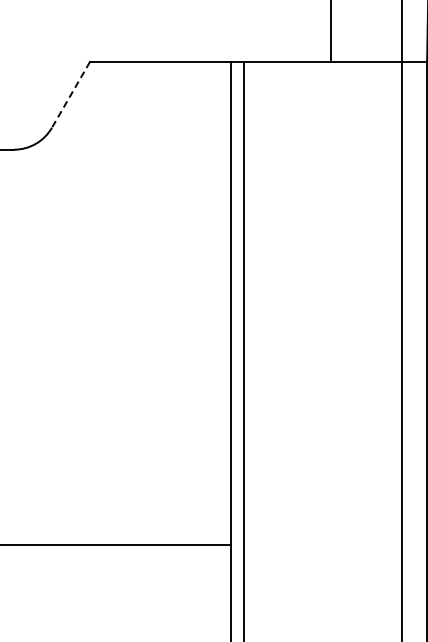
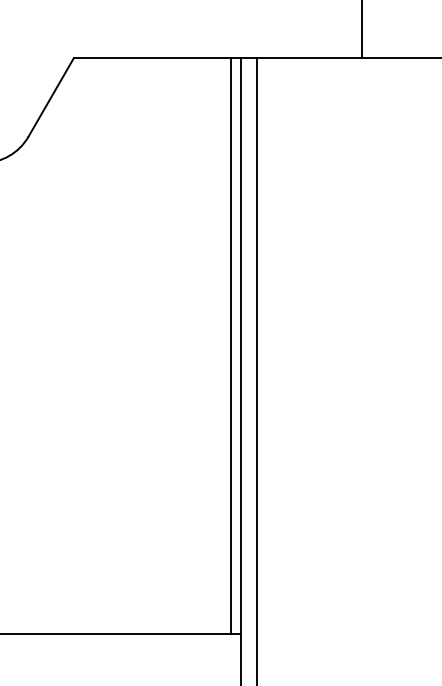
line: (70, 95) -> (50, 98), dashed -> solid
line: (221, 302) -> (230, 345), added

